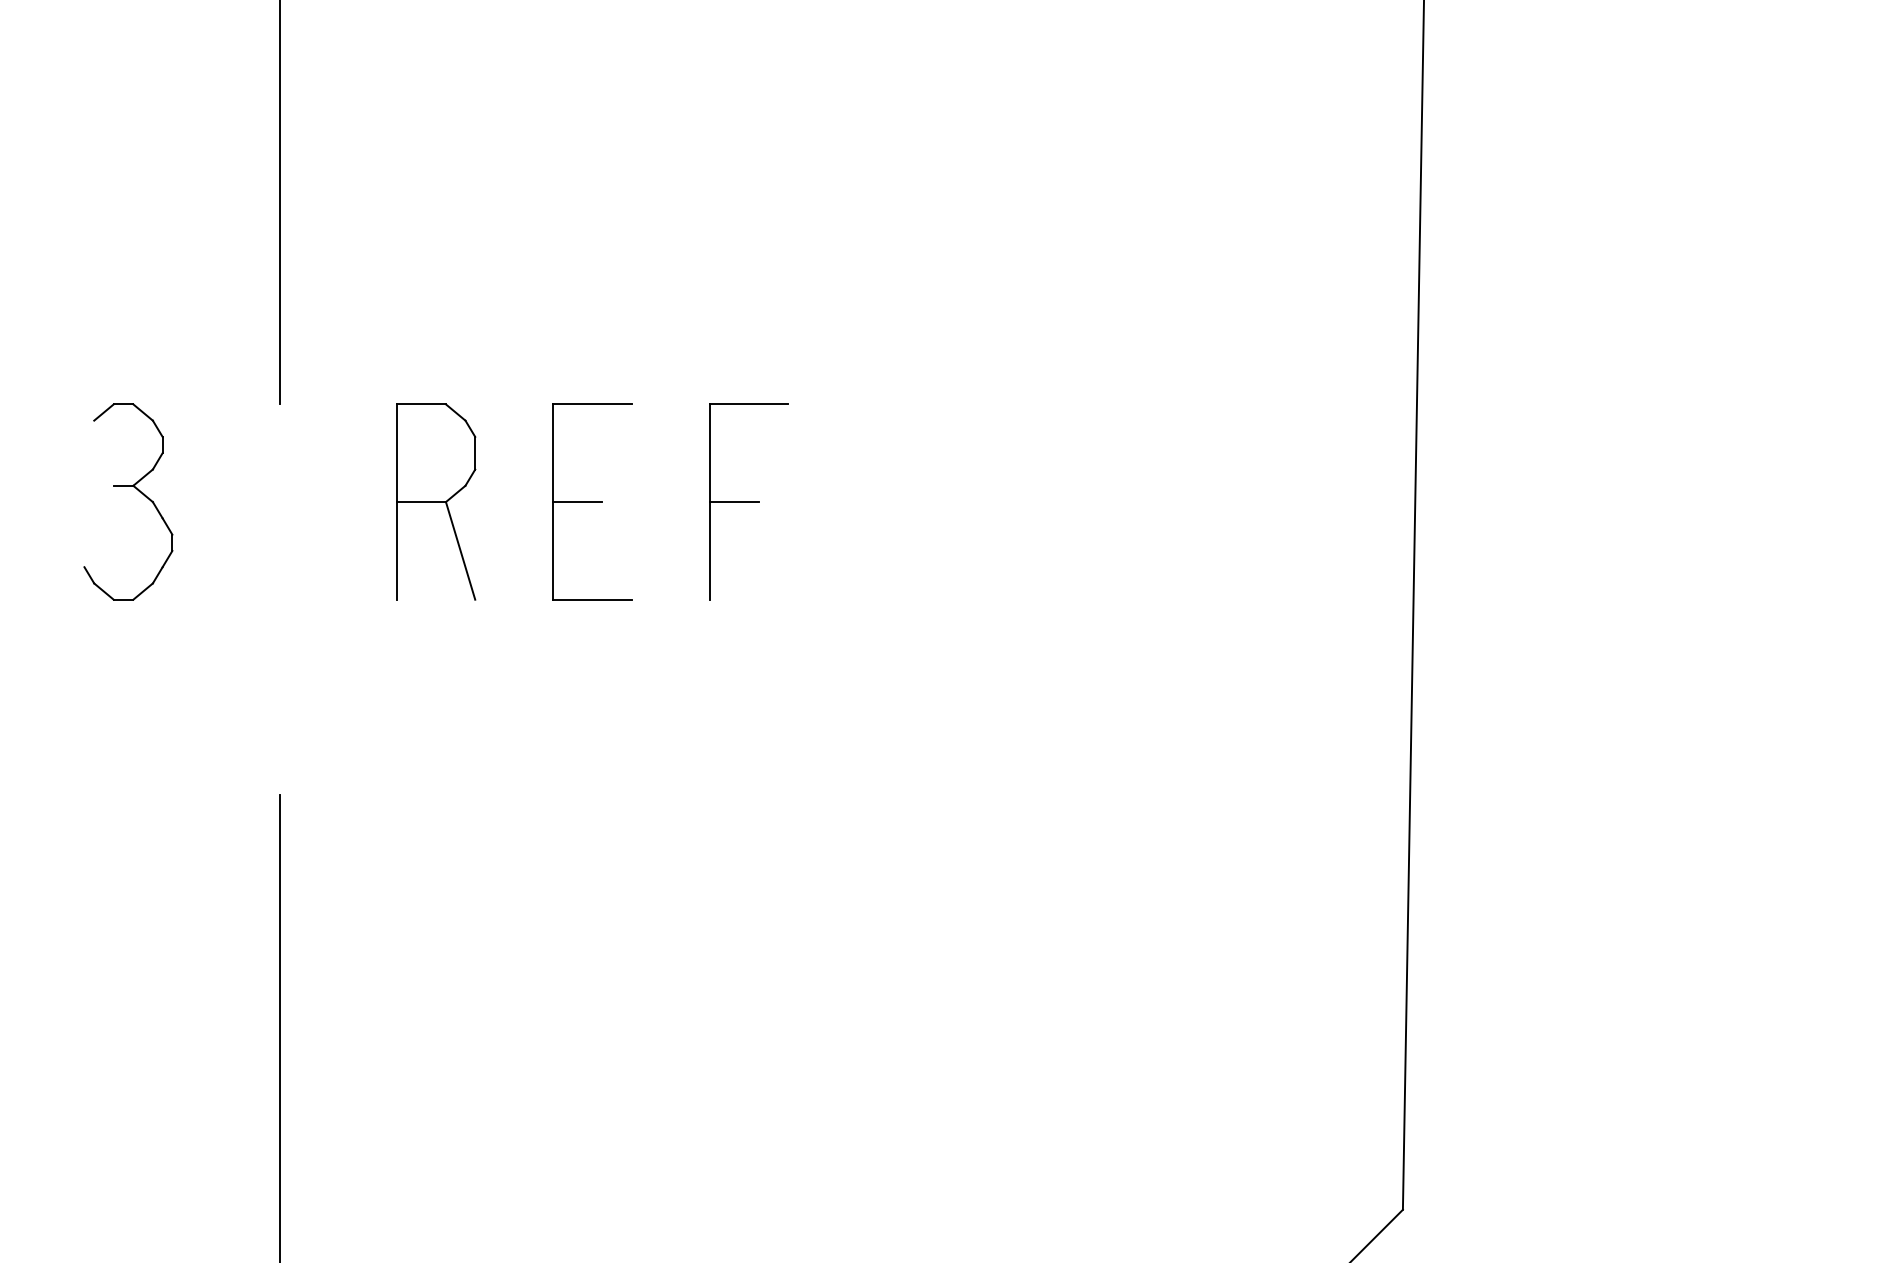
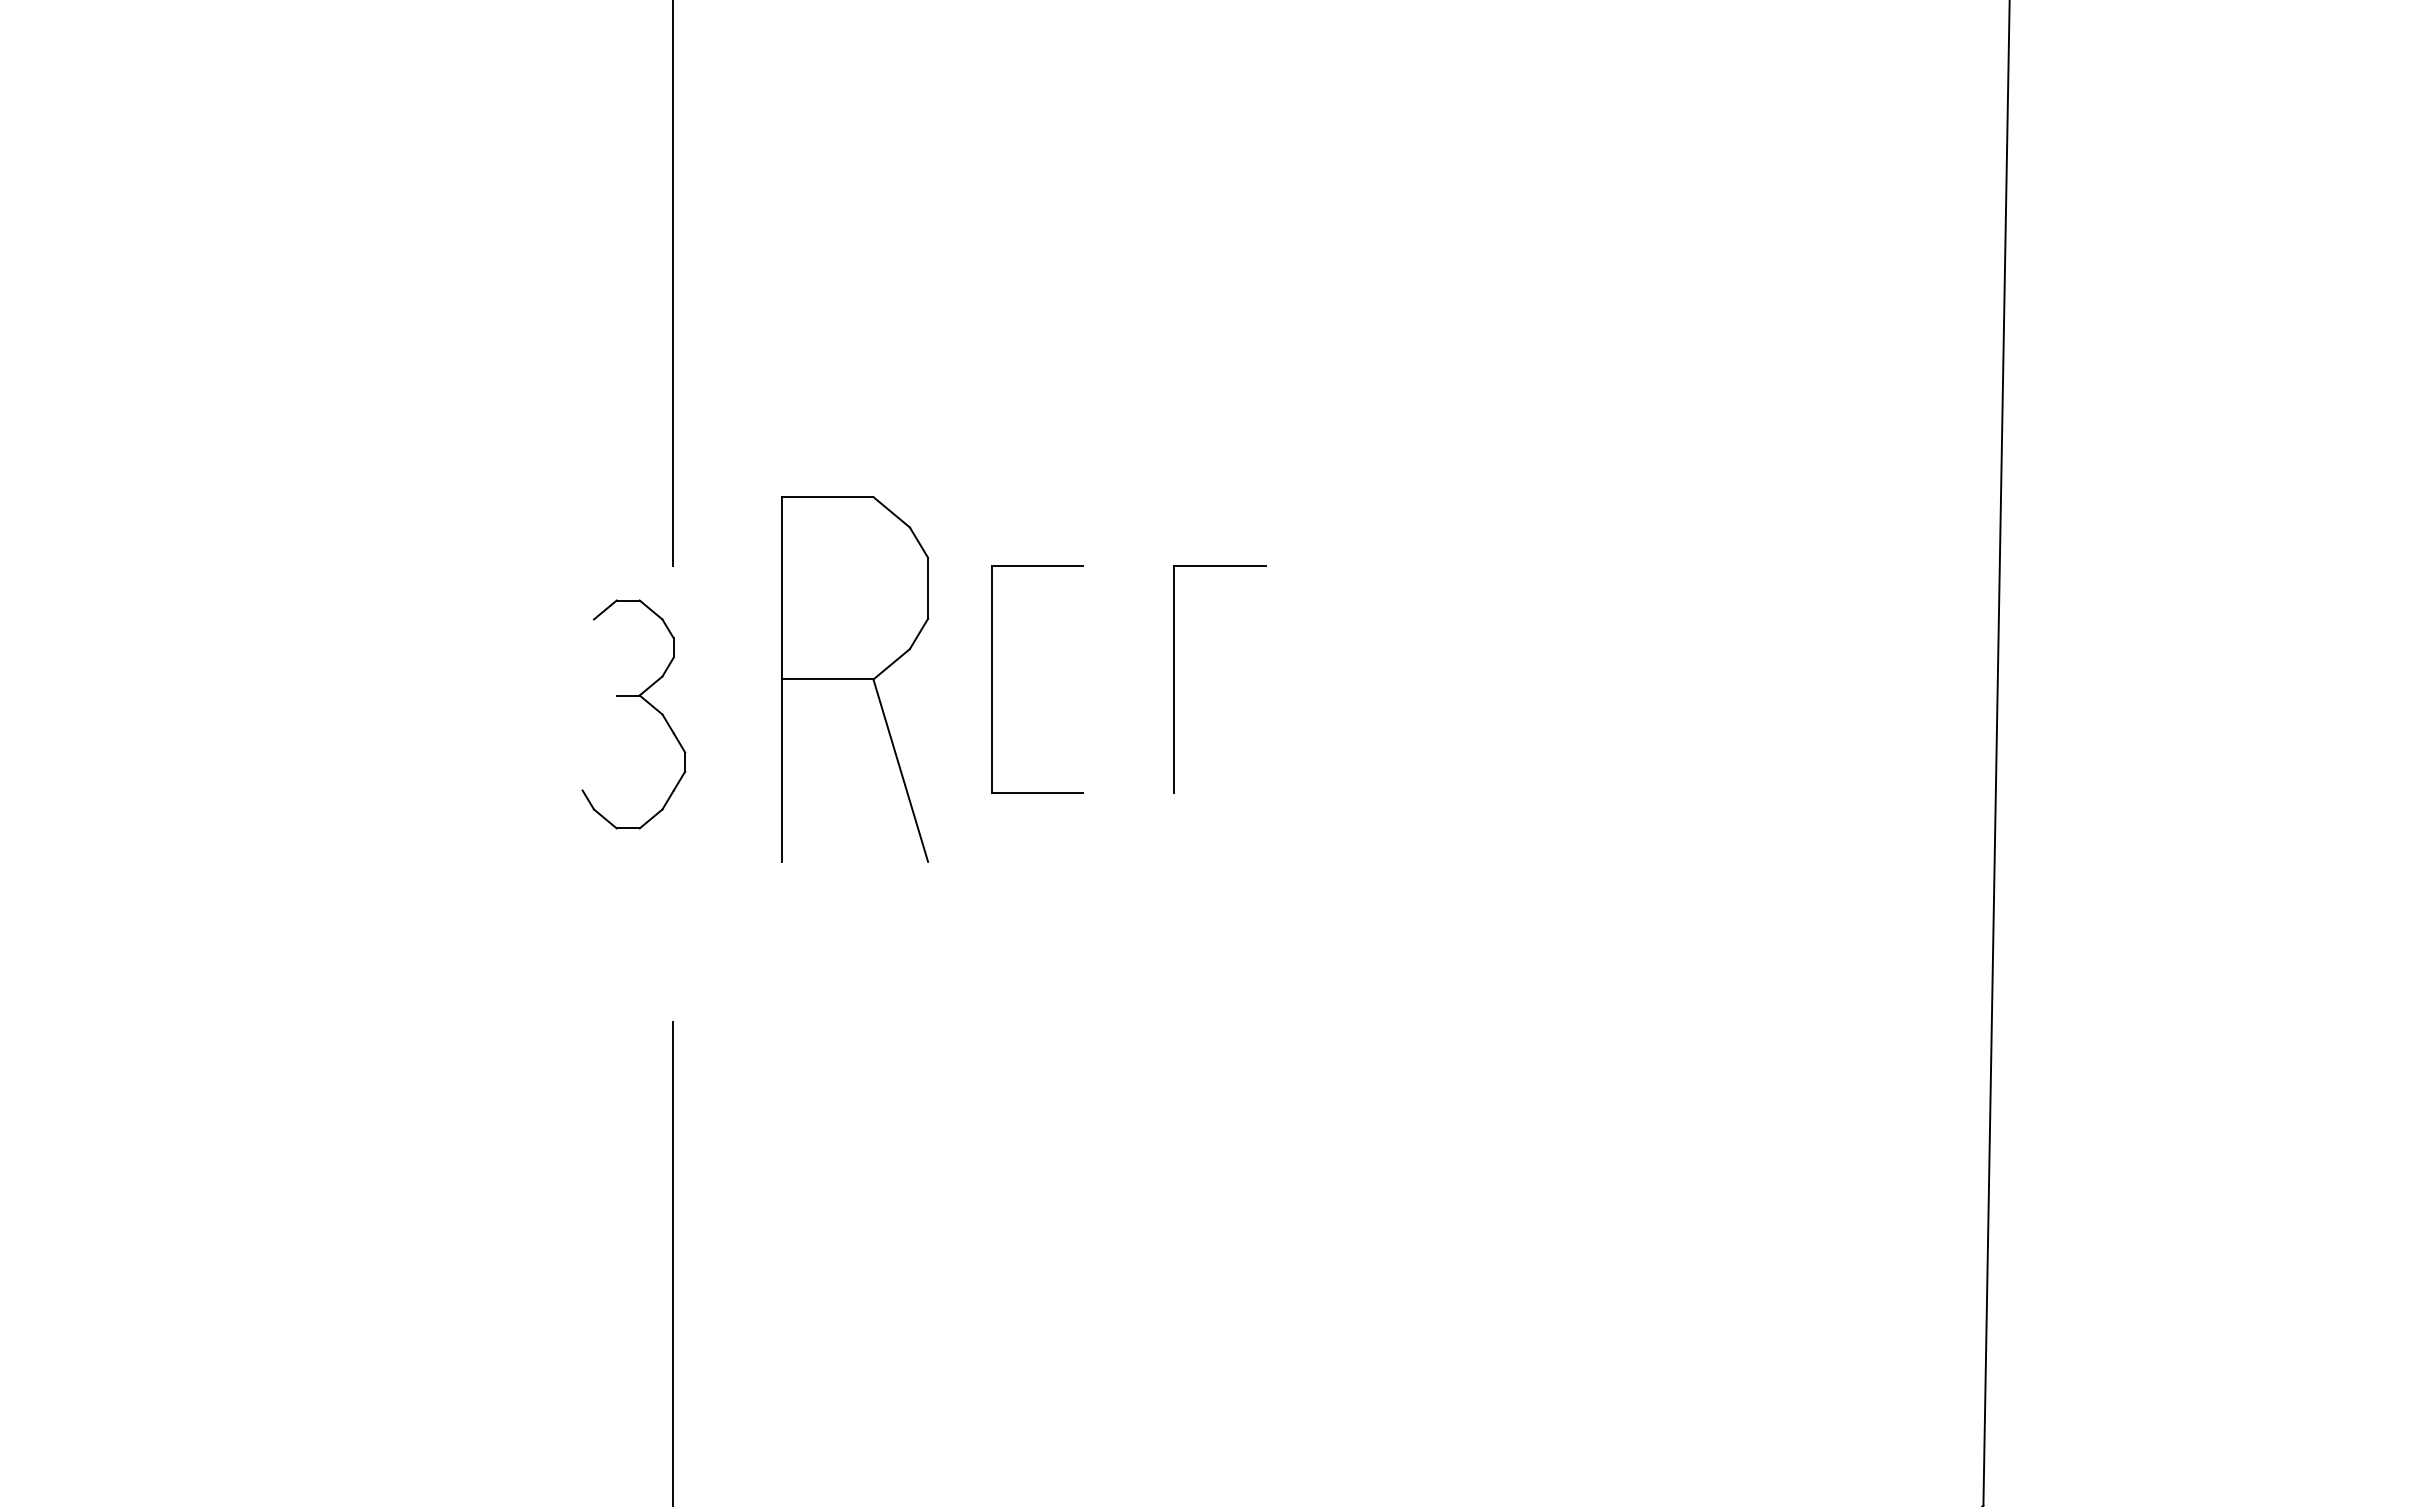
part: (135, 489) -> (642, 699), moved
part: (435, 502) -> (854, 679), size x1.6
line: (577, 502) -> (1019, 679), removed
line: (733, 502) -> (1202, 679), removed

